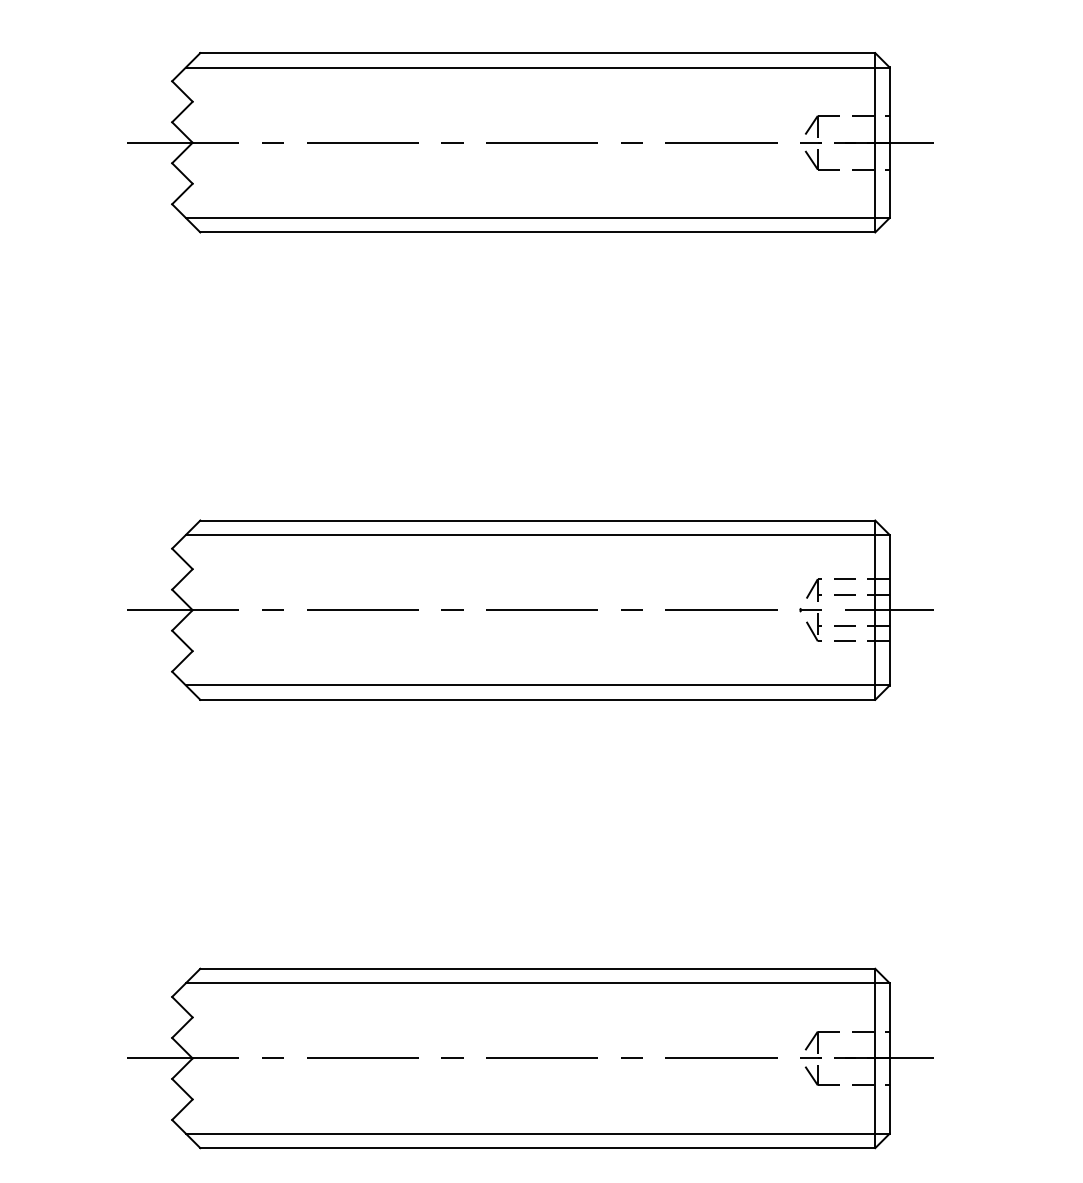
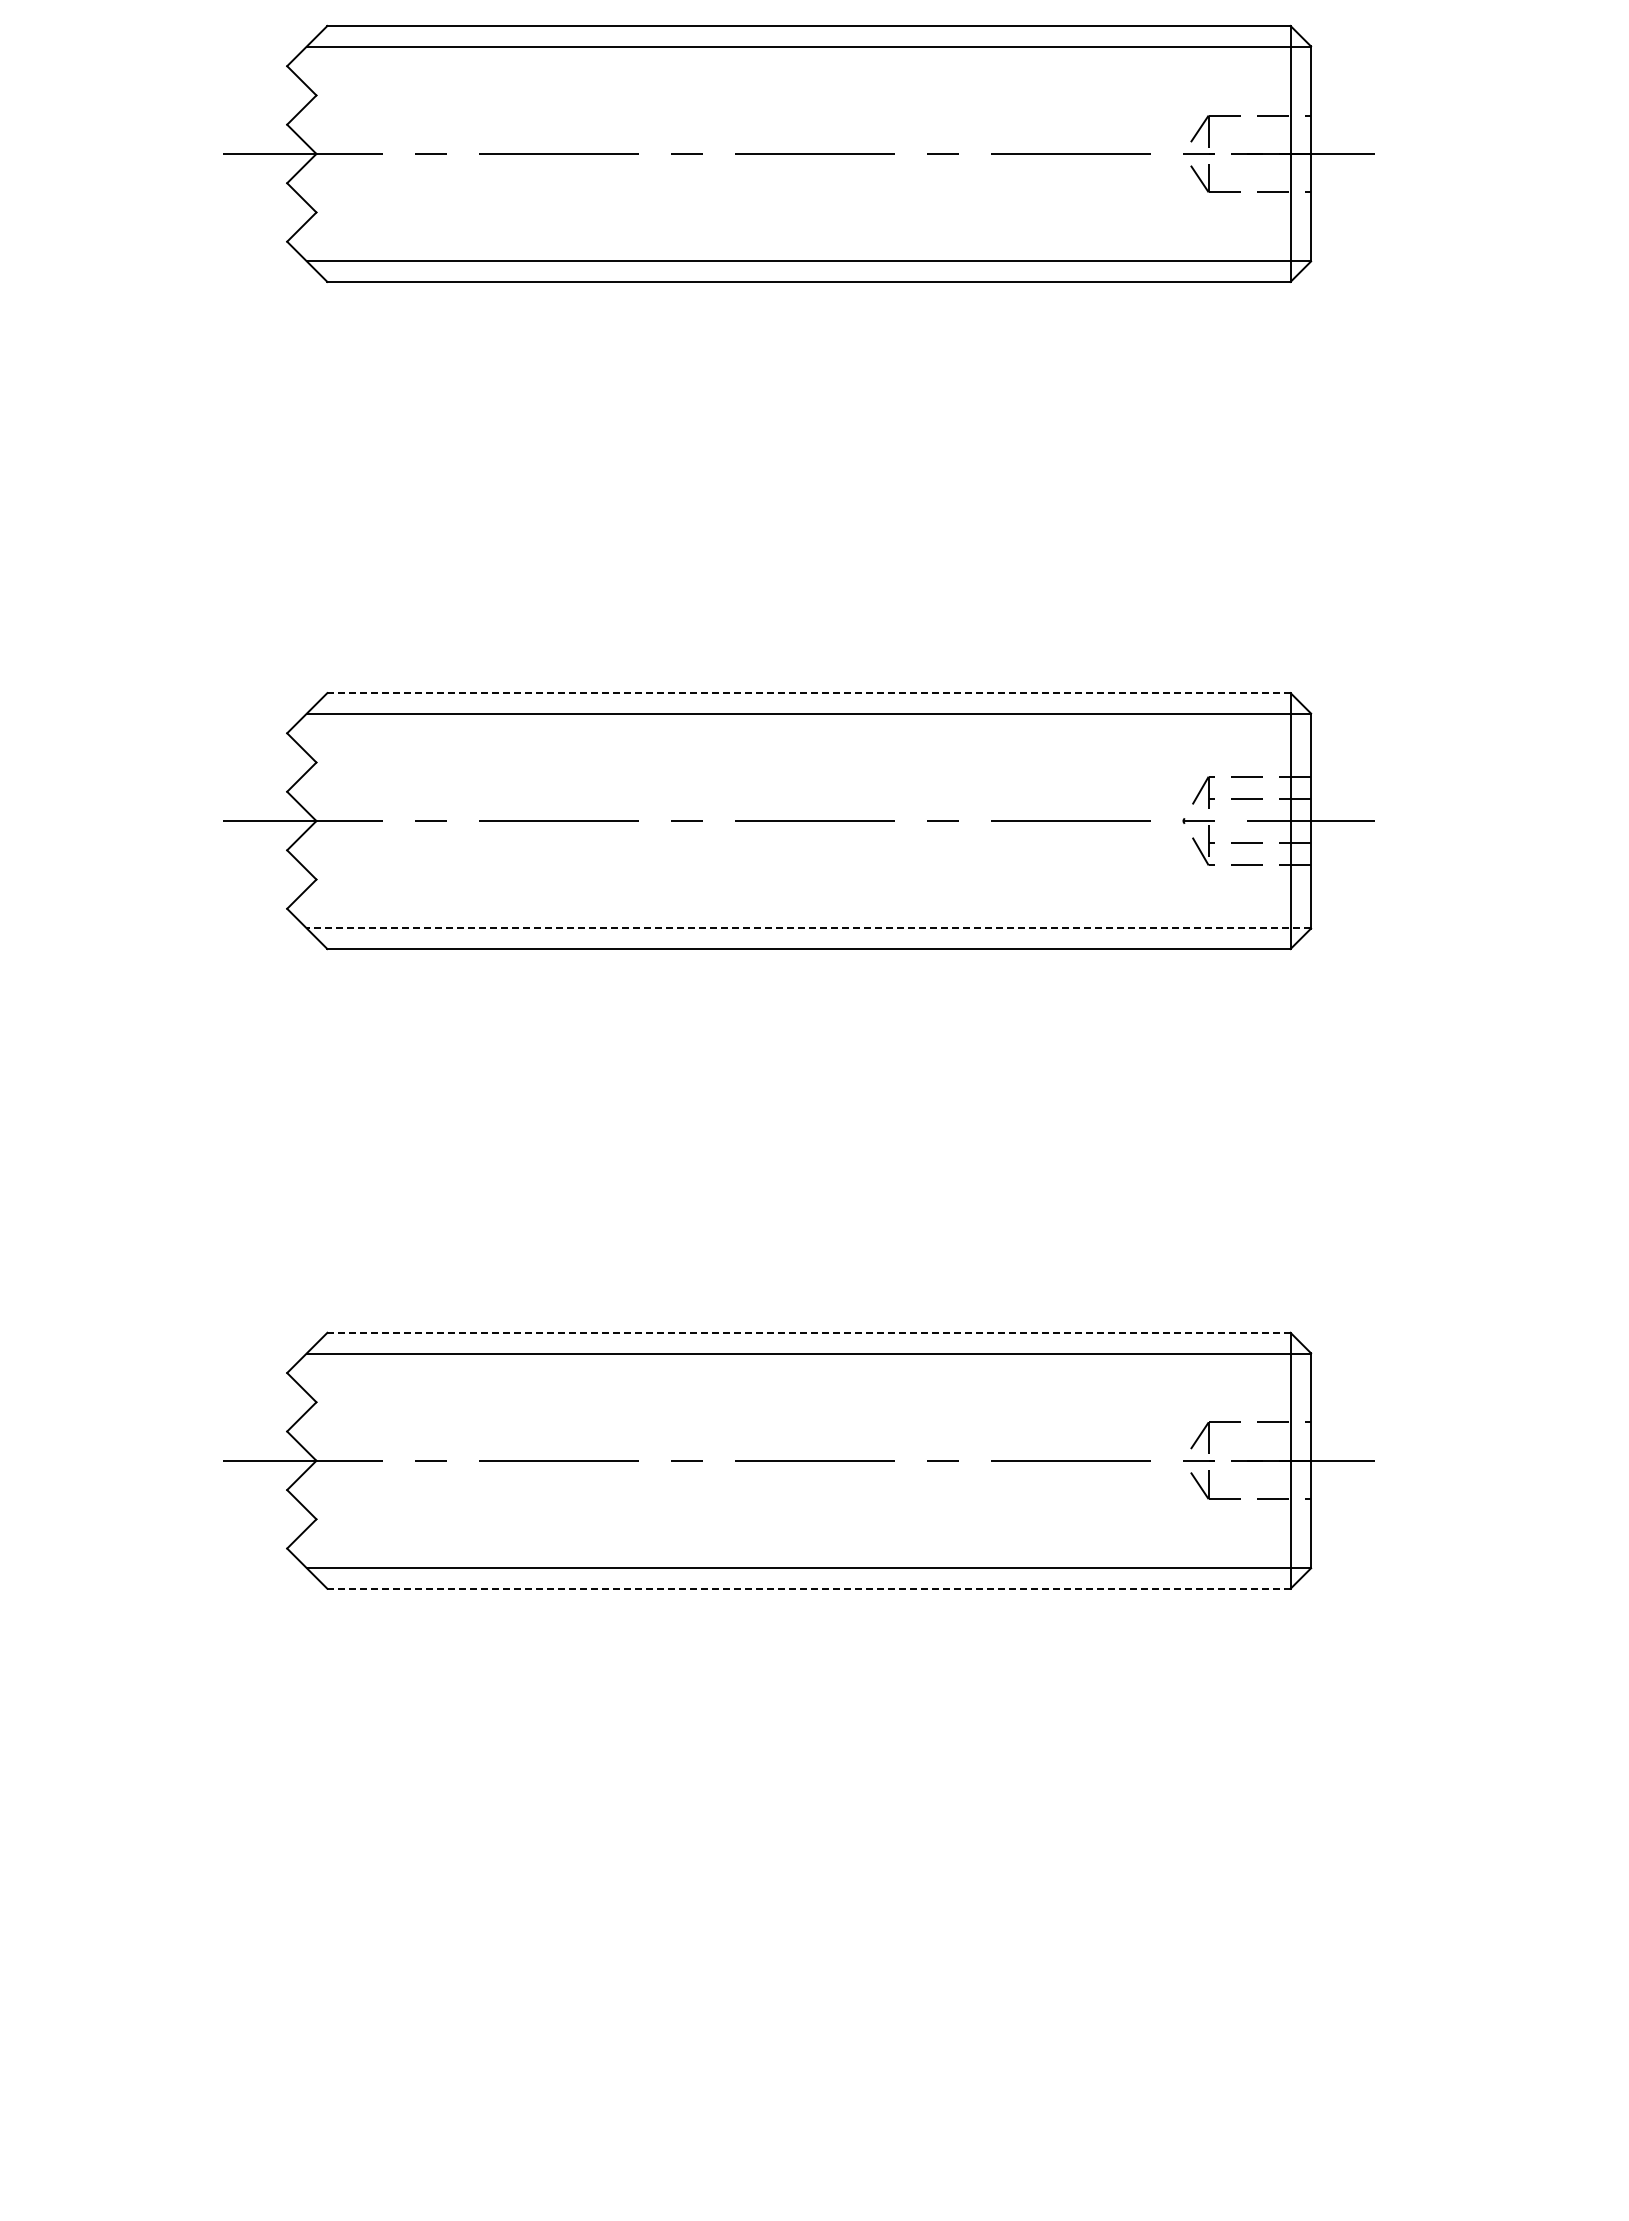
line: (538, 520) -> (809, 693), solid -> dashed
line: (537, 685) -> (808, 928), solid -> dashed
line: (538, 968) -> (809, 1332), solid -> dashed
line: (538, 1147) -> (809, 1588), solid -> dashed

